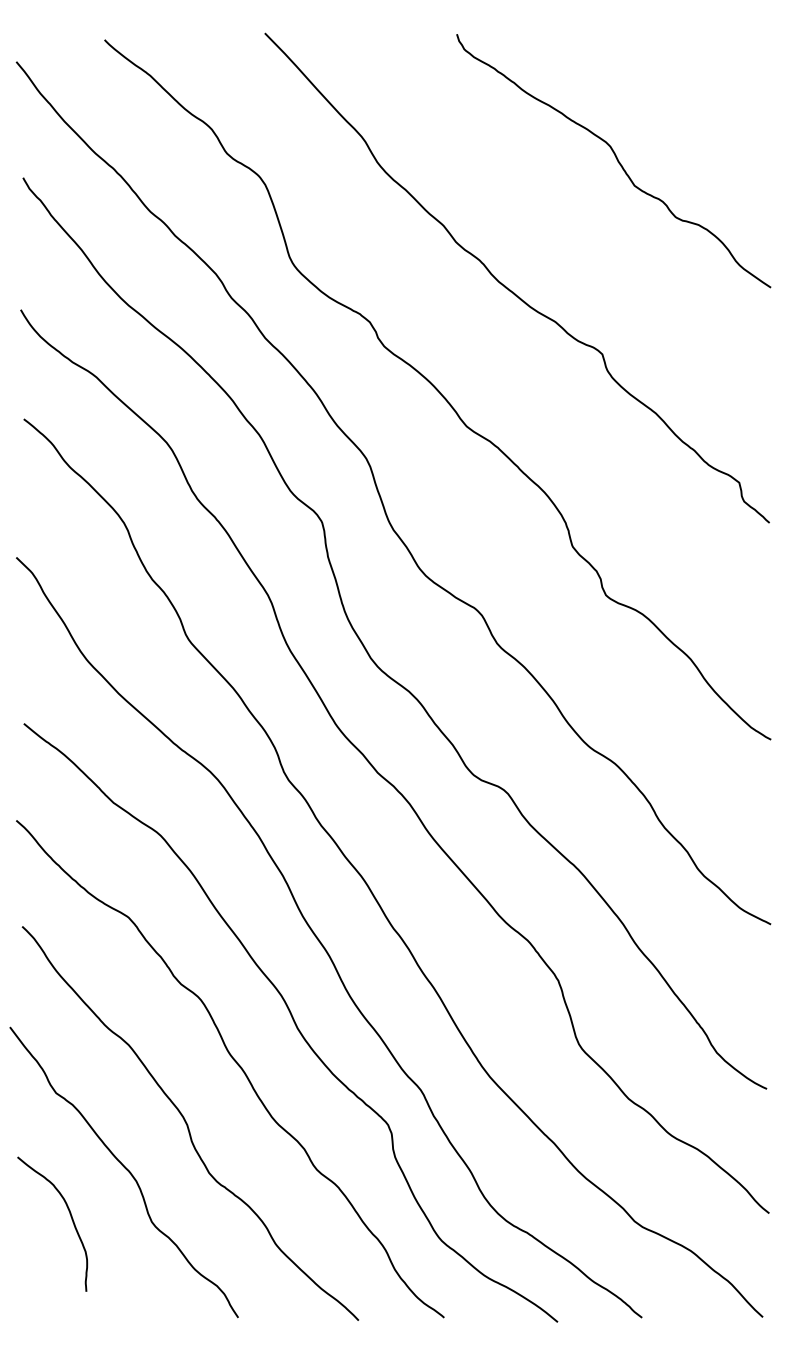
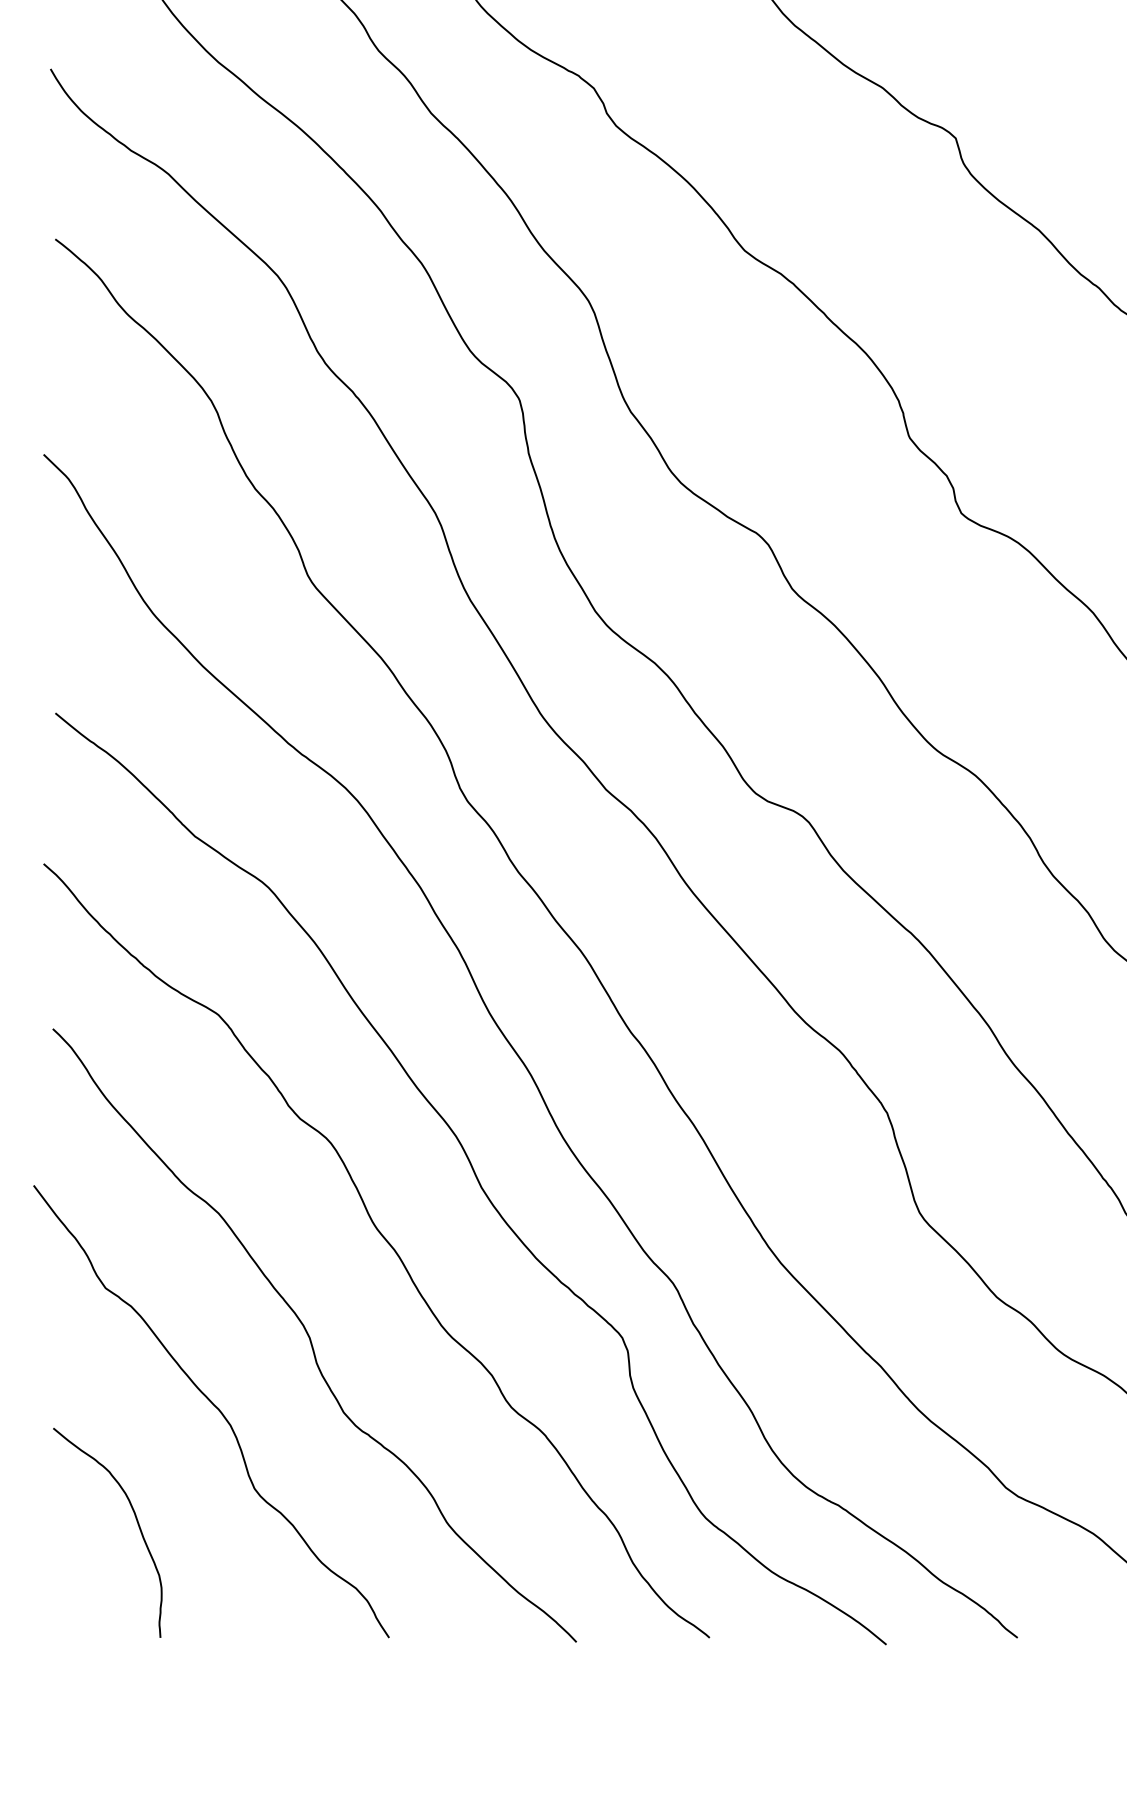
curve: (70, 1217) -> (135, 1522), moved

